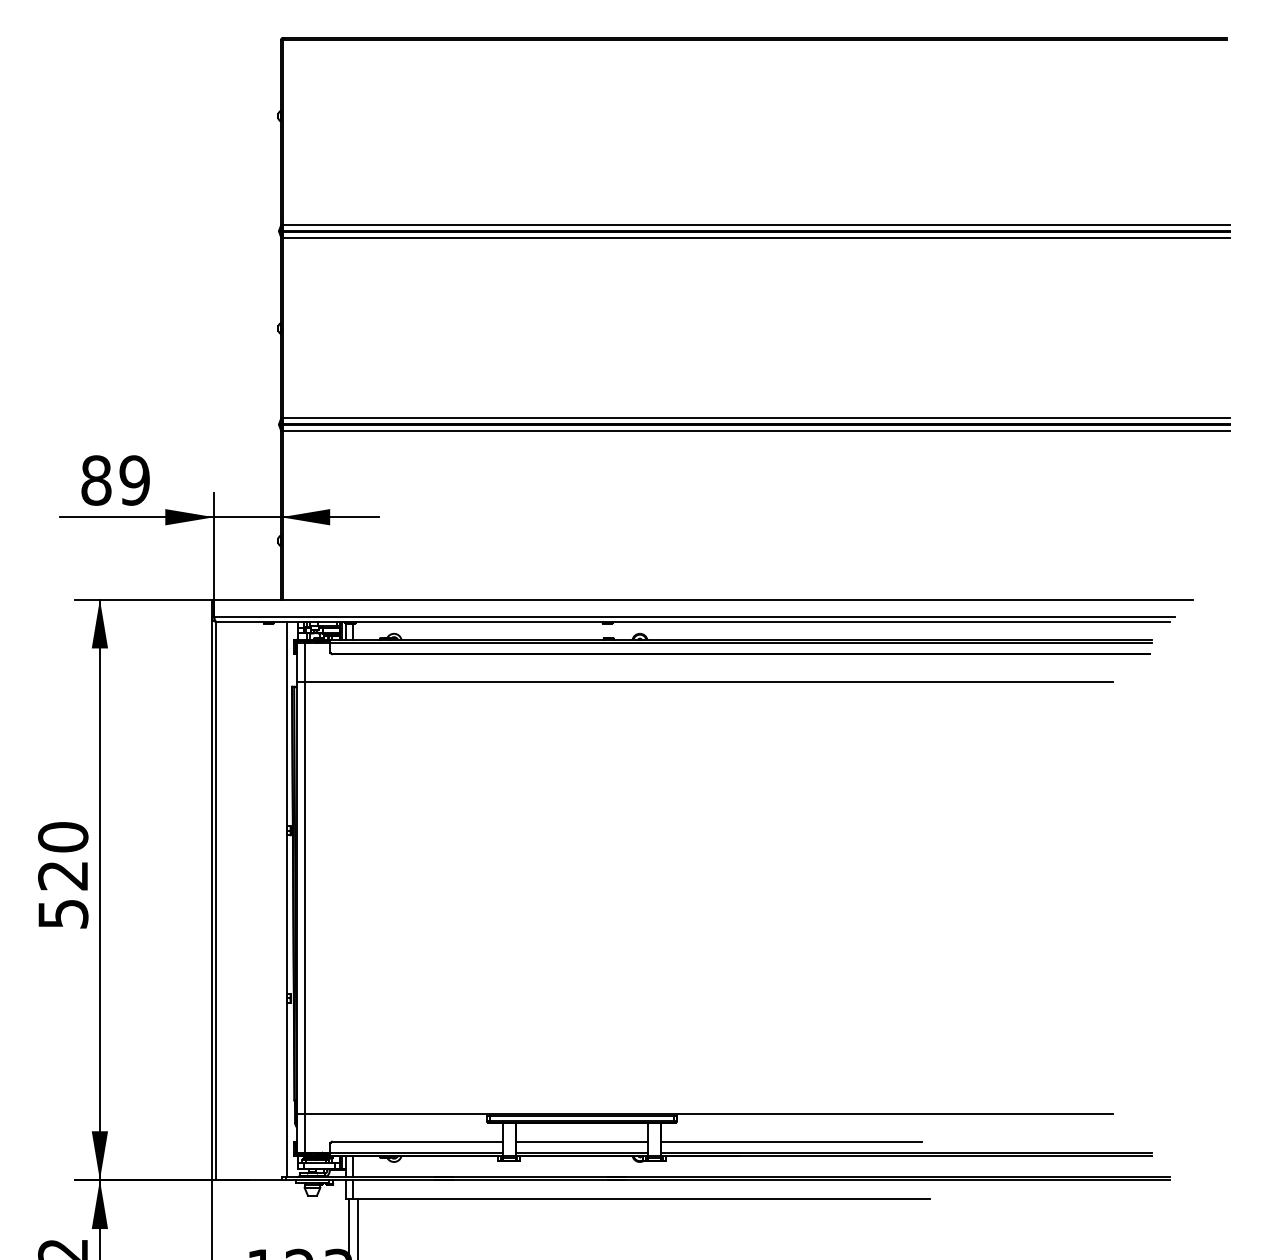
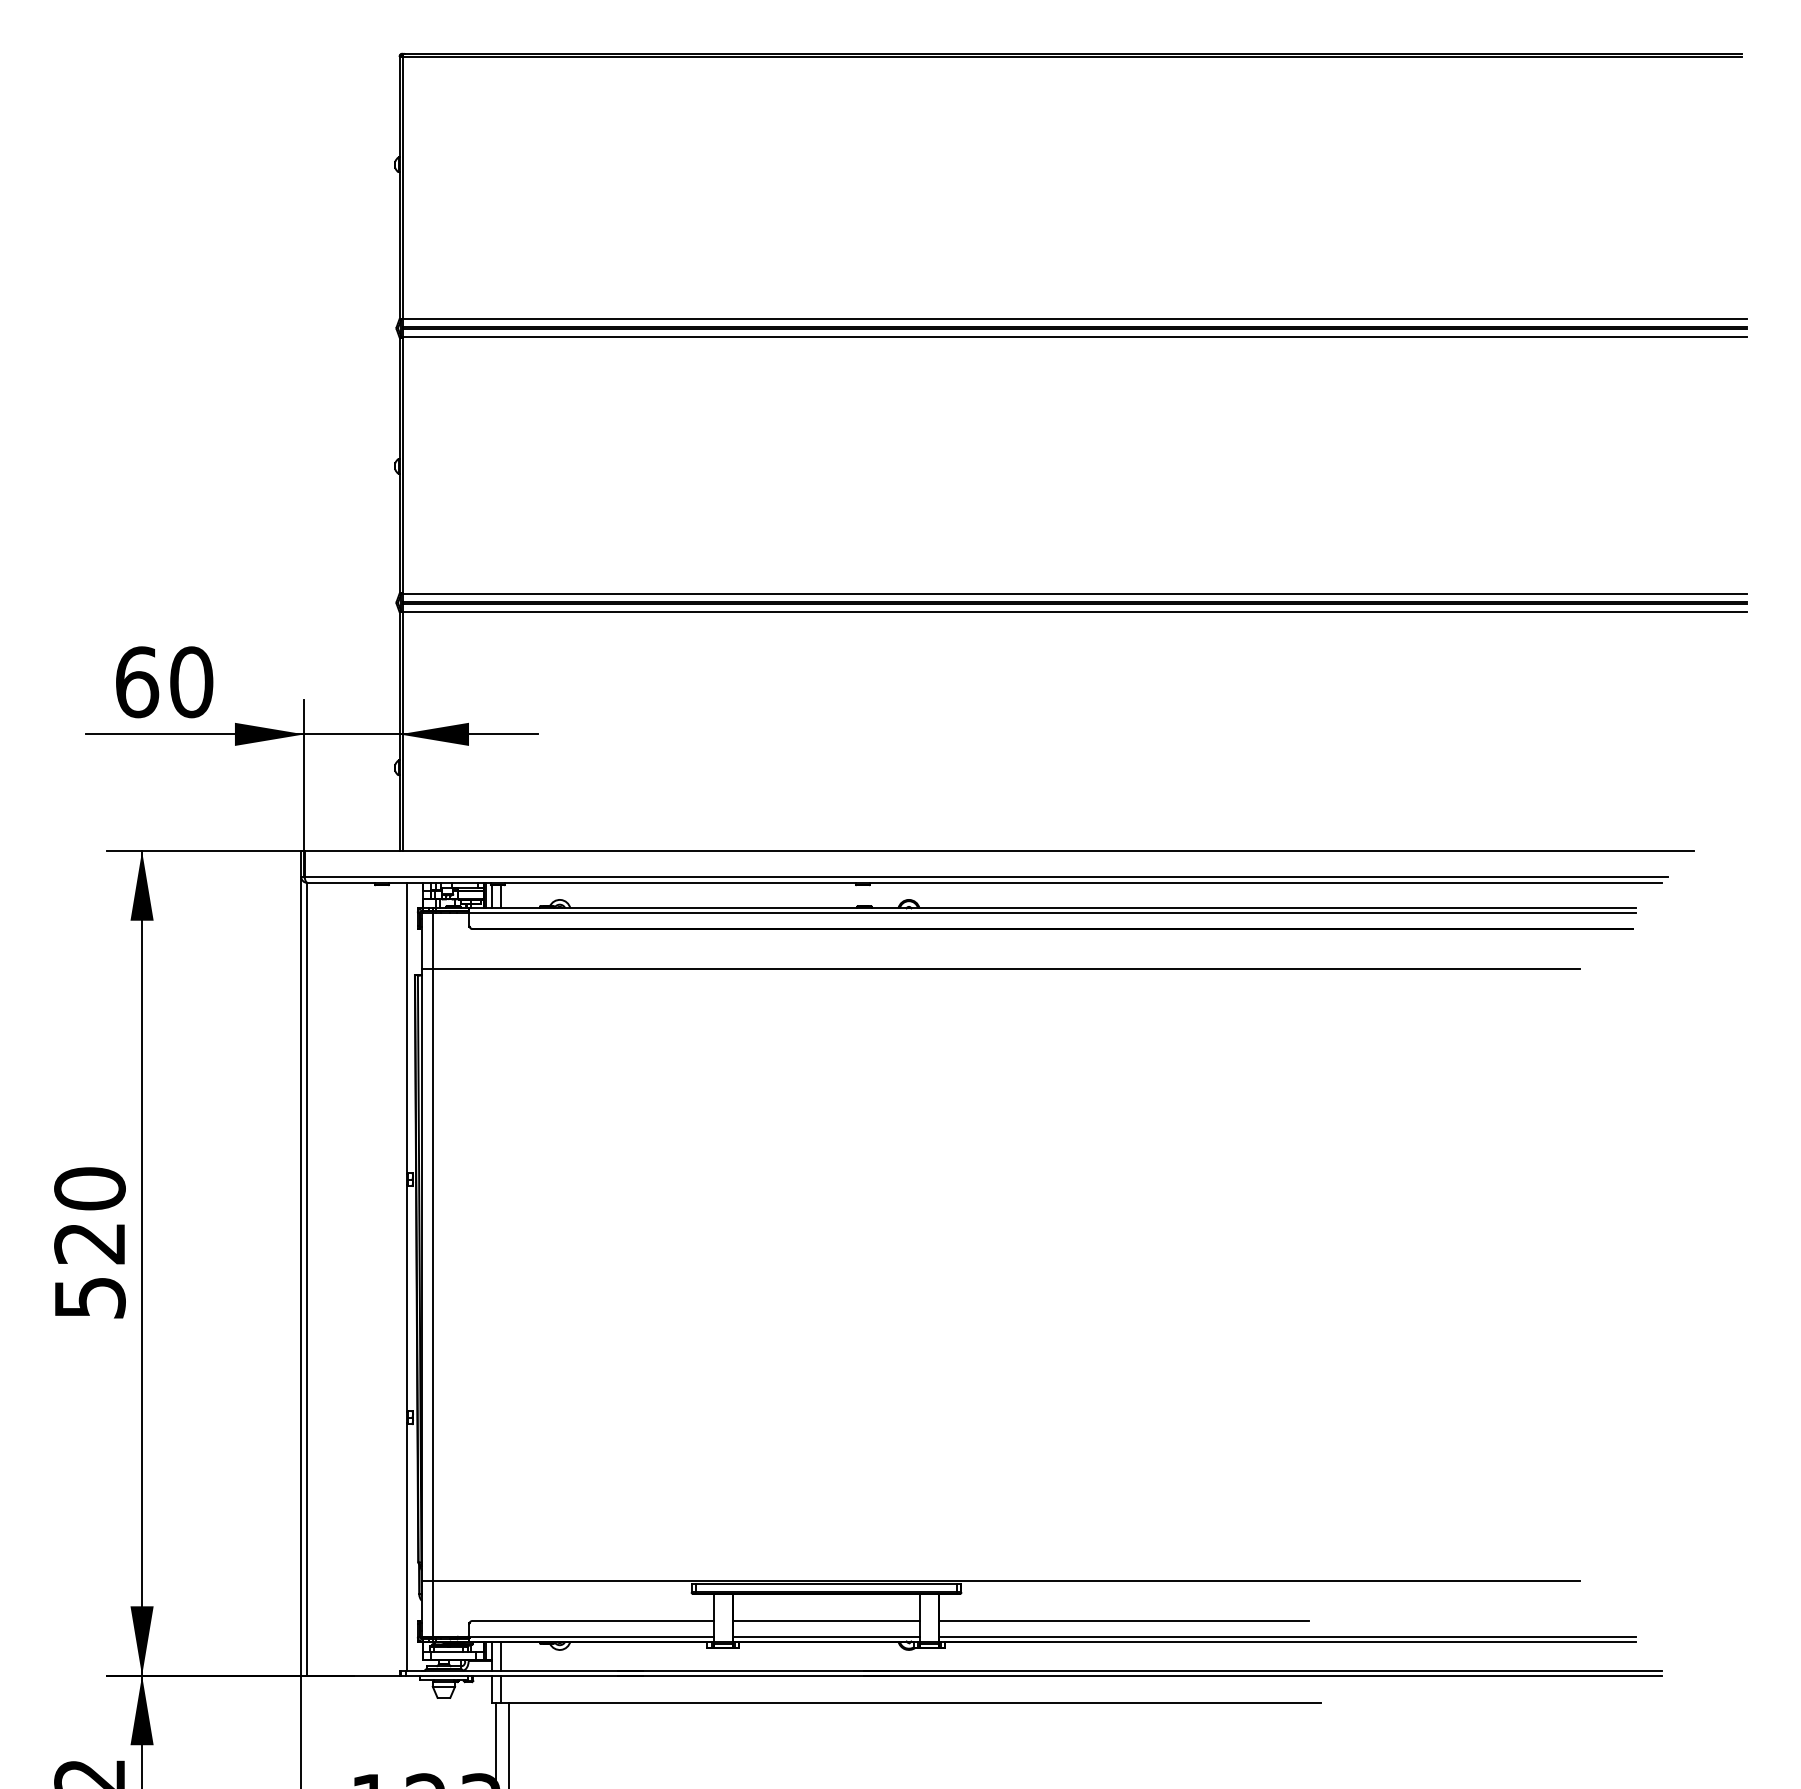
text: (115, 480) -> (164, 682), 89 -> 60

